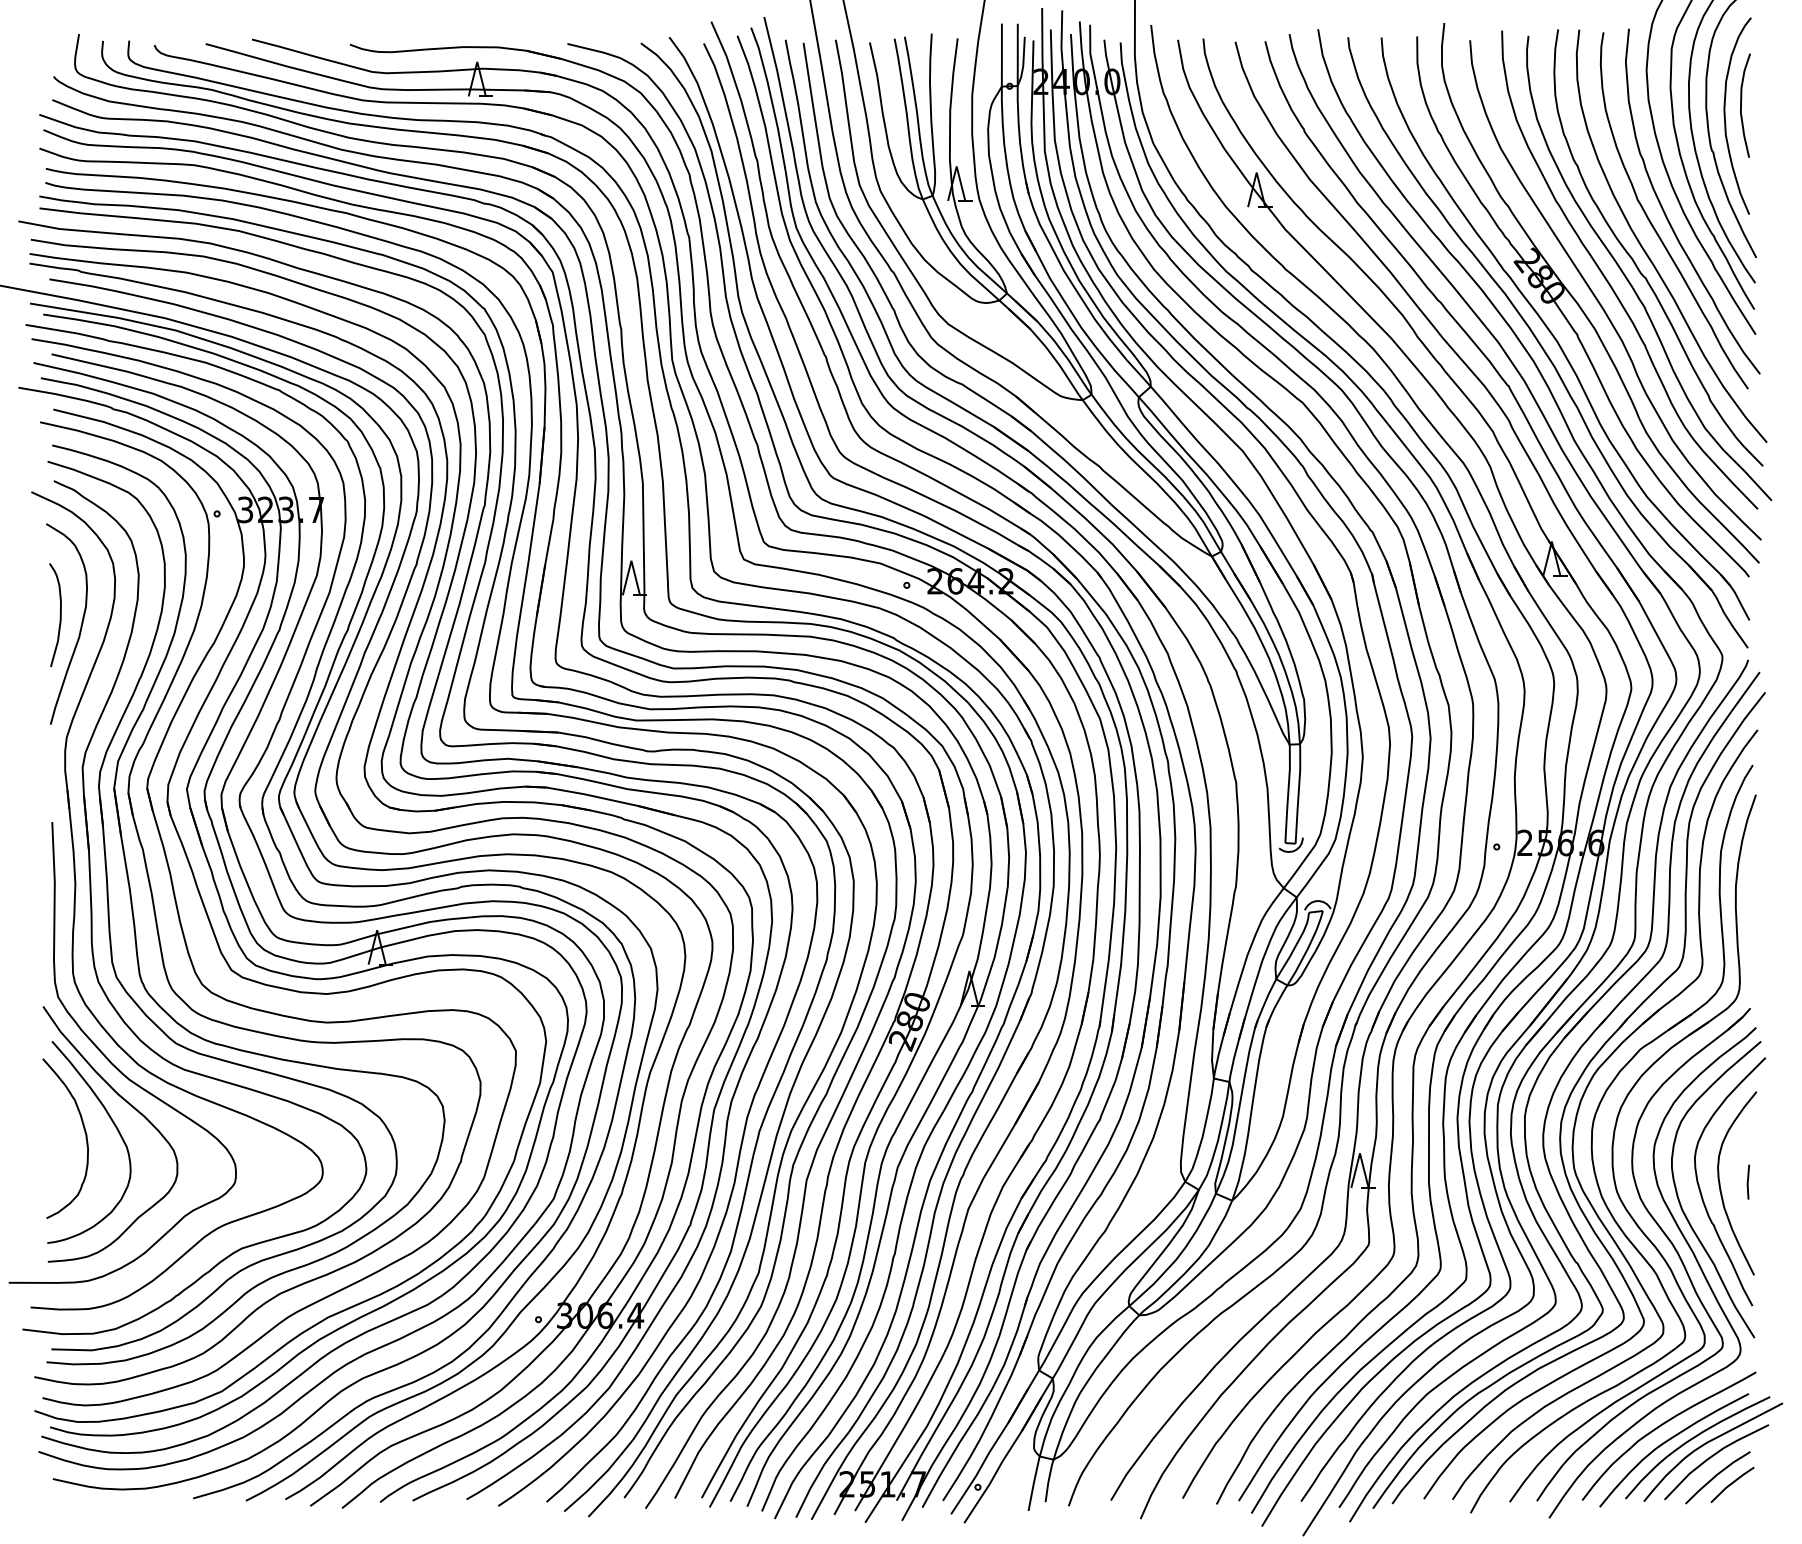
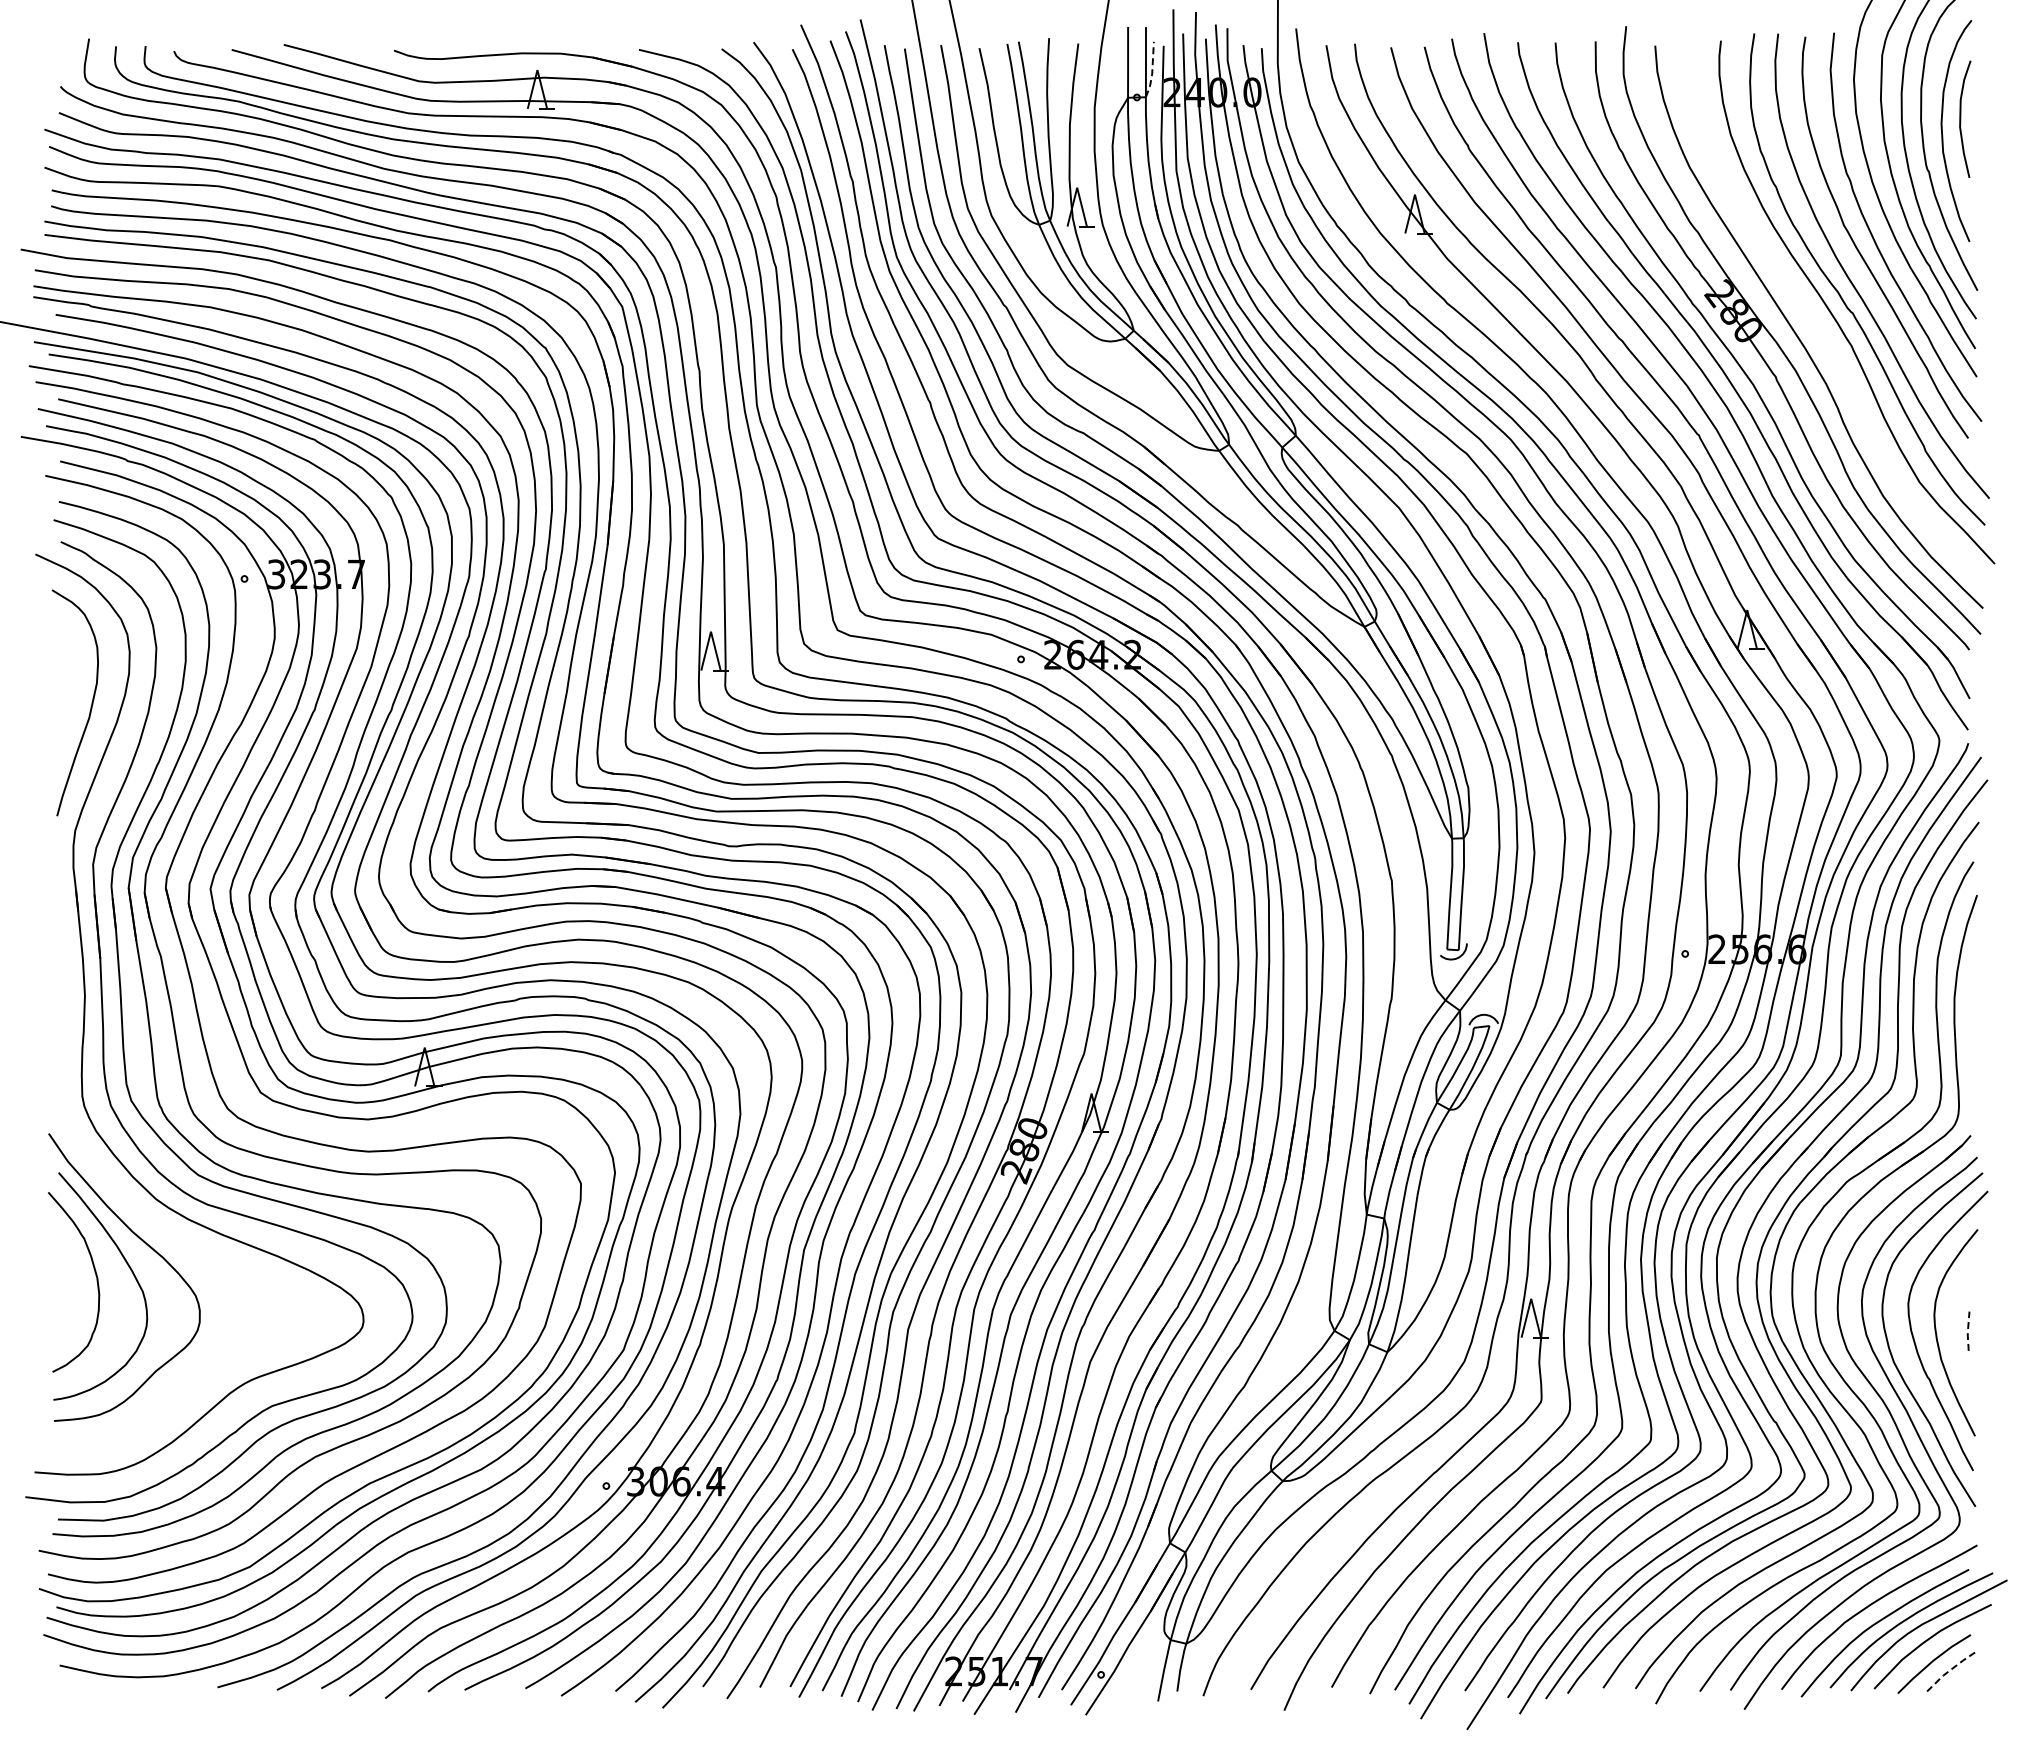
line: (1023, 63) -> (1152, 71), solid -> dashed
curve: (1608, 281) -> (1811, 317), removed
curve: (59, 614) -> (67, 692), removed
curve: (112, 1062) -> (126, 1196), removed
line: (1747, 1182) -> (1967, 1331), solid -> dashed
line: (1731, 1483) -> (1949, 1670), solid -> dashed

